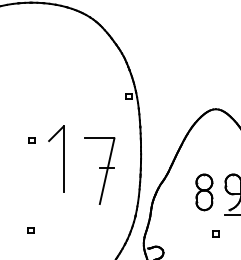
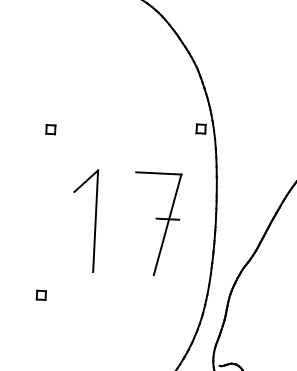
part: (31, 140) -> (50, 129), moved
part: (99, 170) -> (155, 223), moved
part: (30, 230) -> (40, 295), moved

